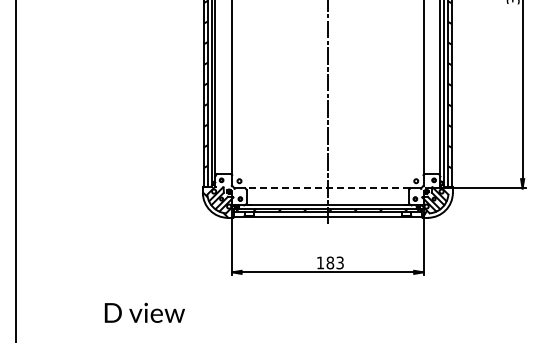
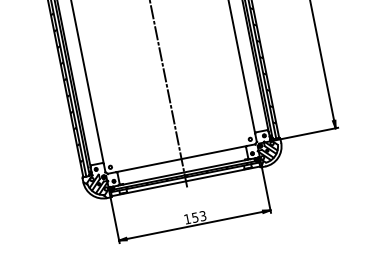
line: (327, 188) -> (181, 159), dashed -> solid
text: (330, 262) -> (195, 217), 183 -> 153

